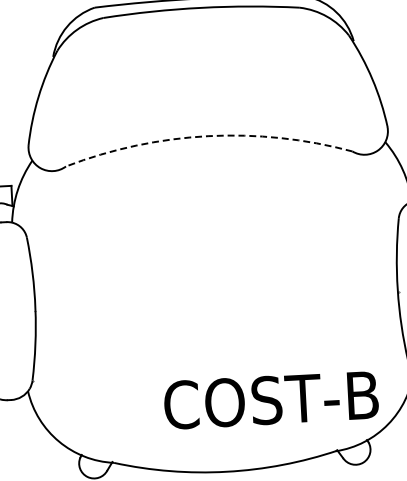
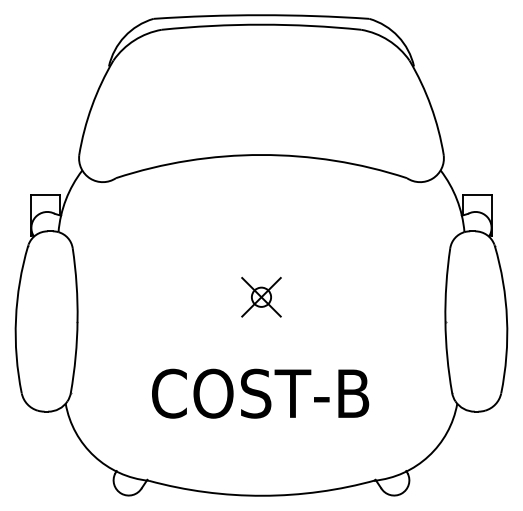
arc: (208, 136) -> (261, 155), dashed -> solid
part: (215, 276) -> (261, 297), added
text: (271, 400) -> (260, 393), moved

